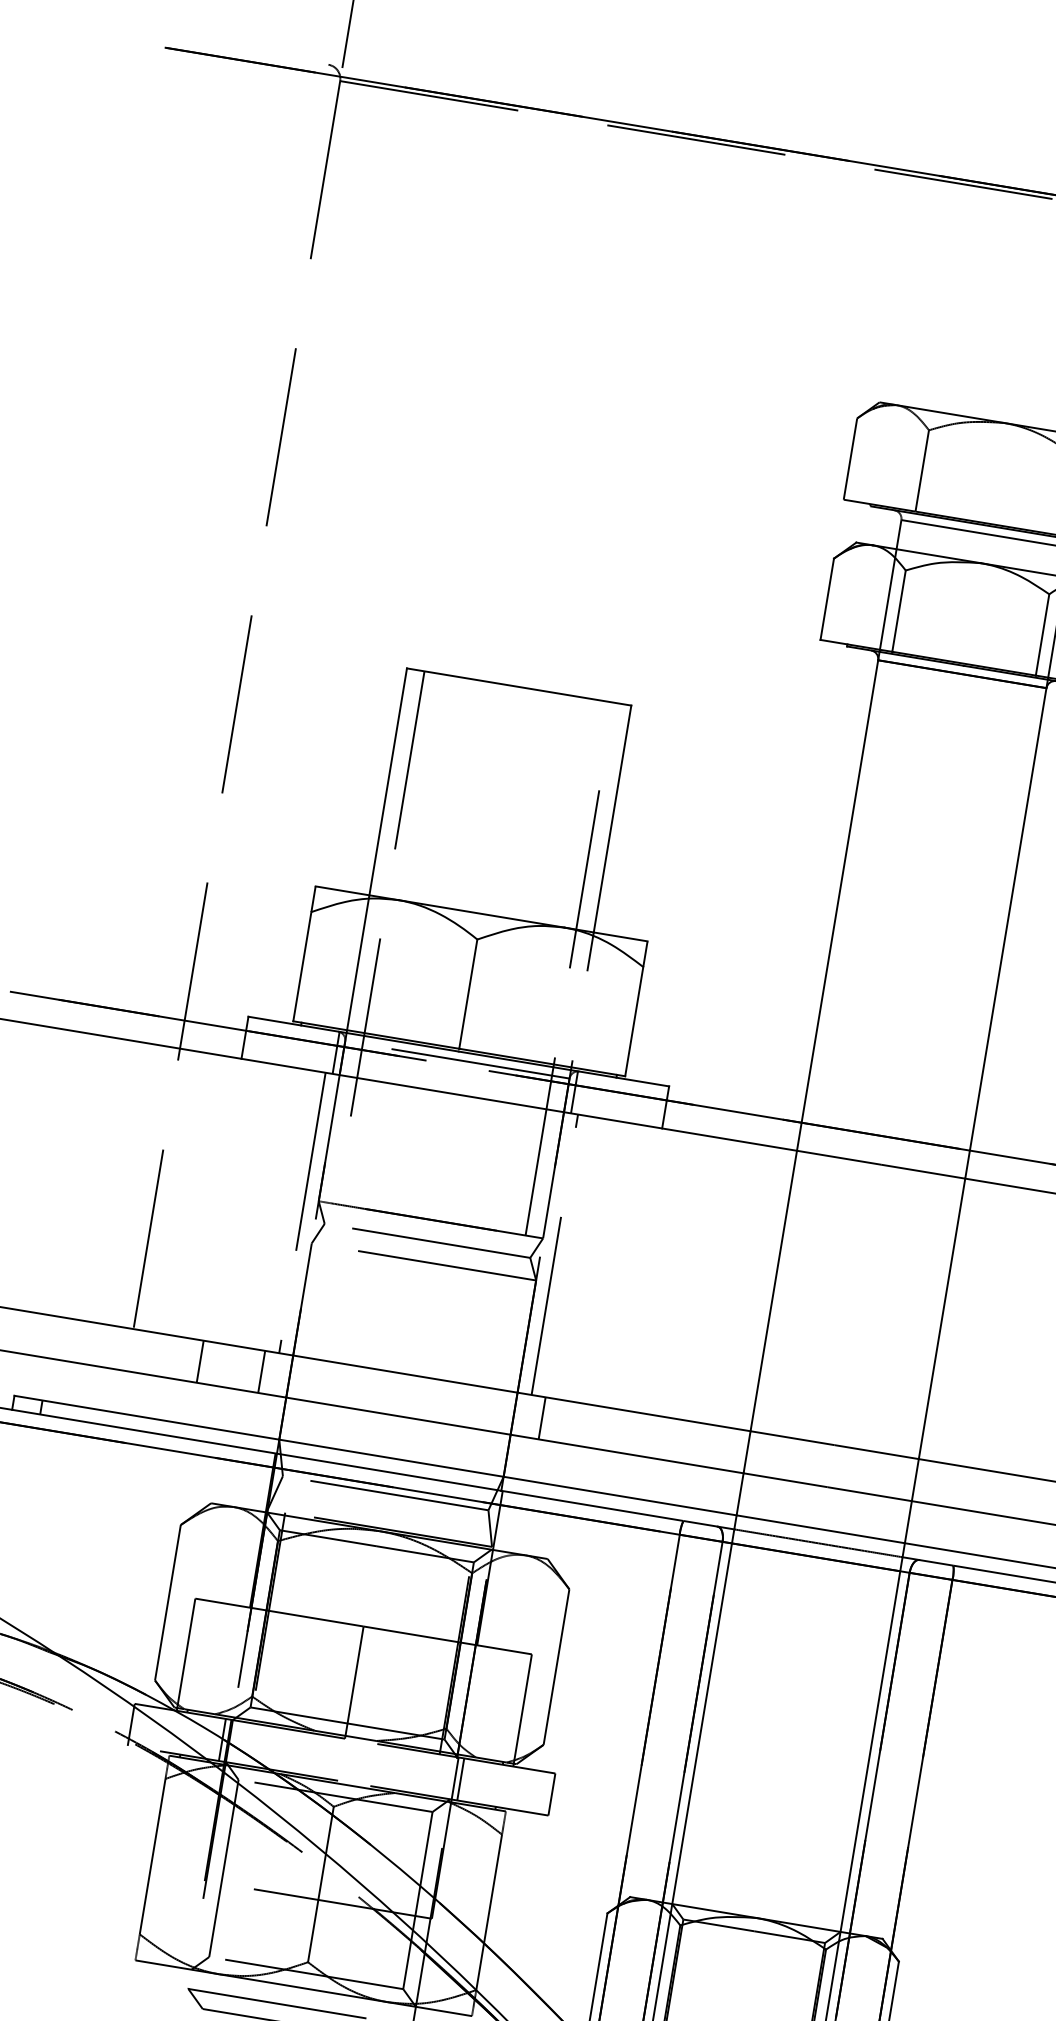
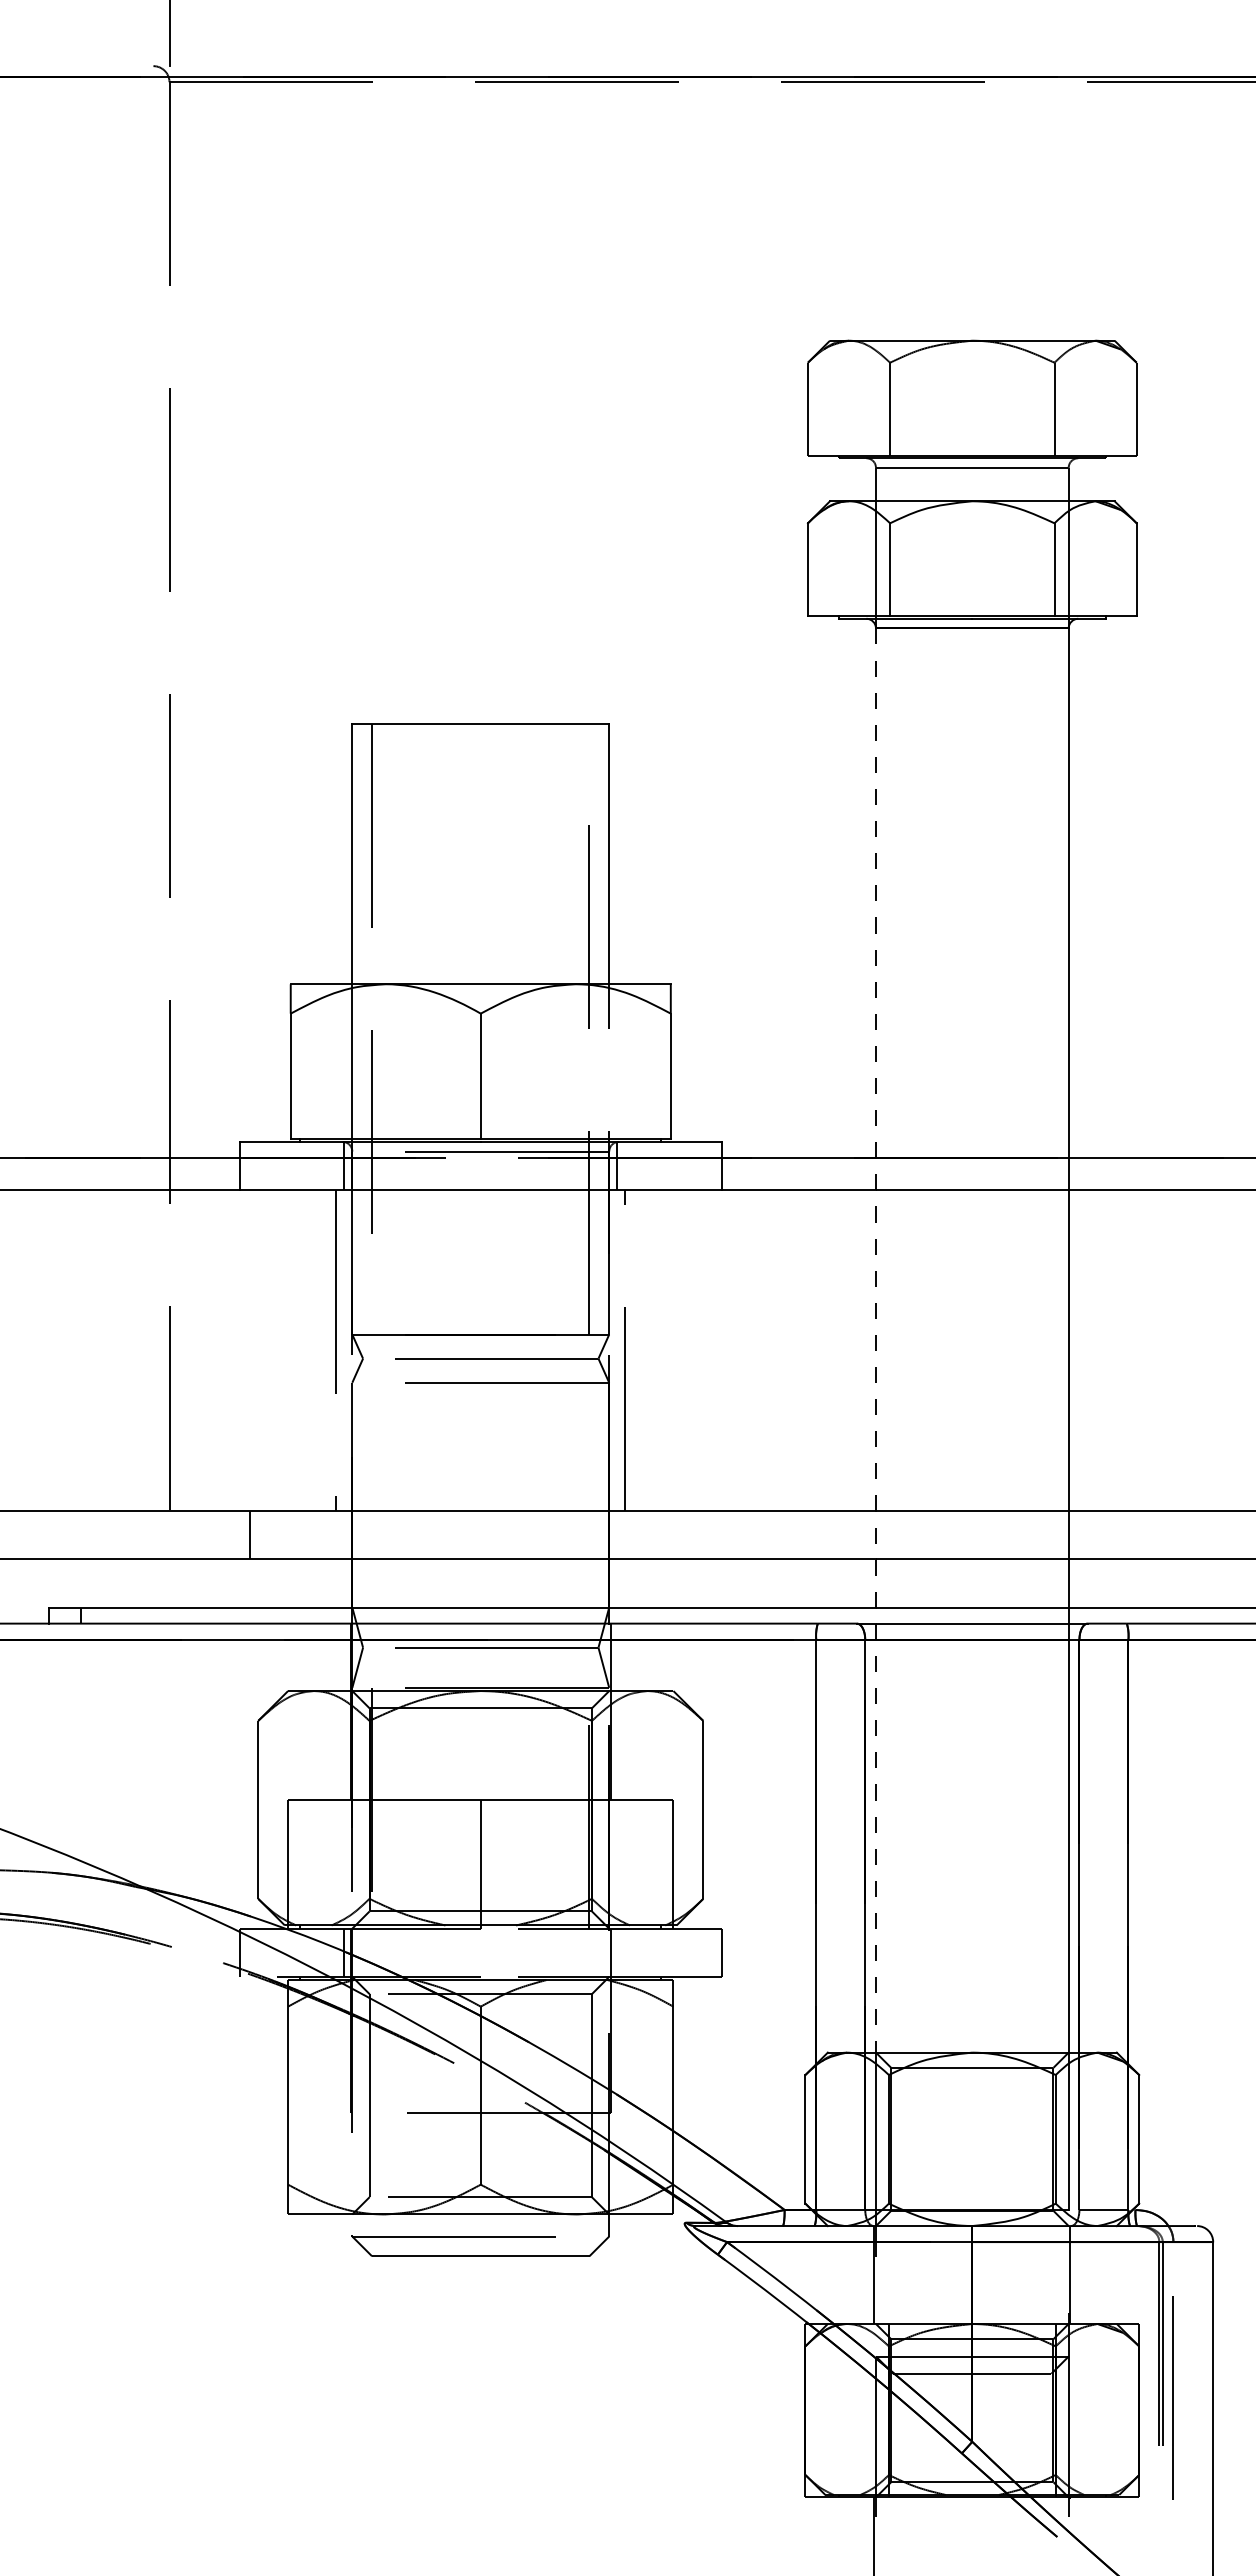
line: (774, 1282) -> (875, 1341), solid -> dashed
line: (261, 1372) -> (320, 1535), removed
line: (542, 1418) -> (641, 1535), removed
line: (461, 1779) -> (617, 1952), removed

